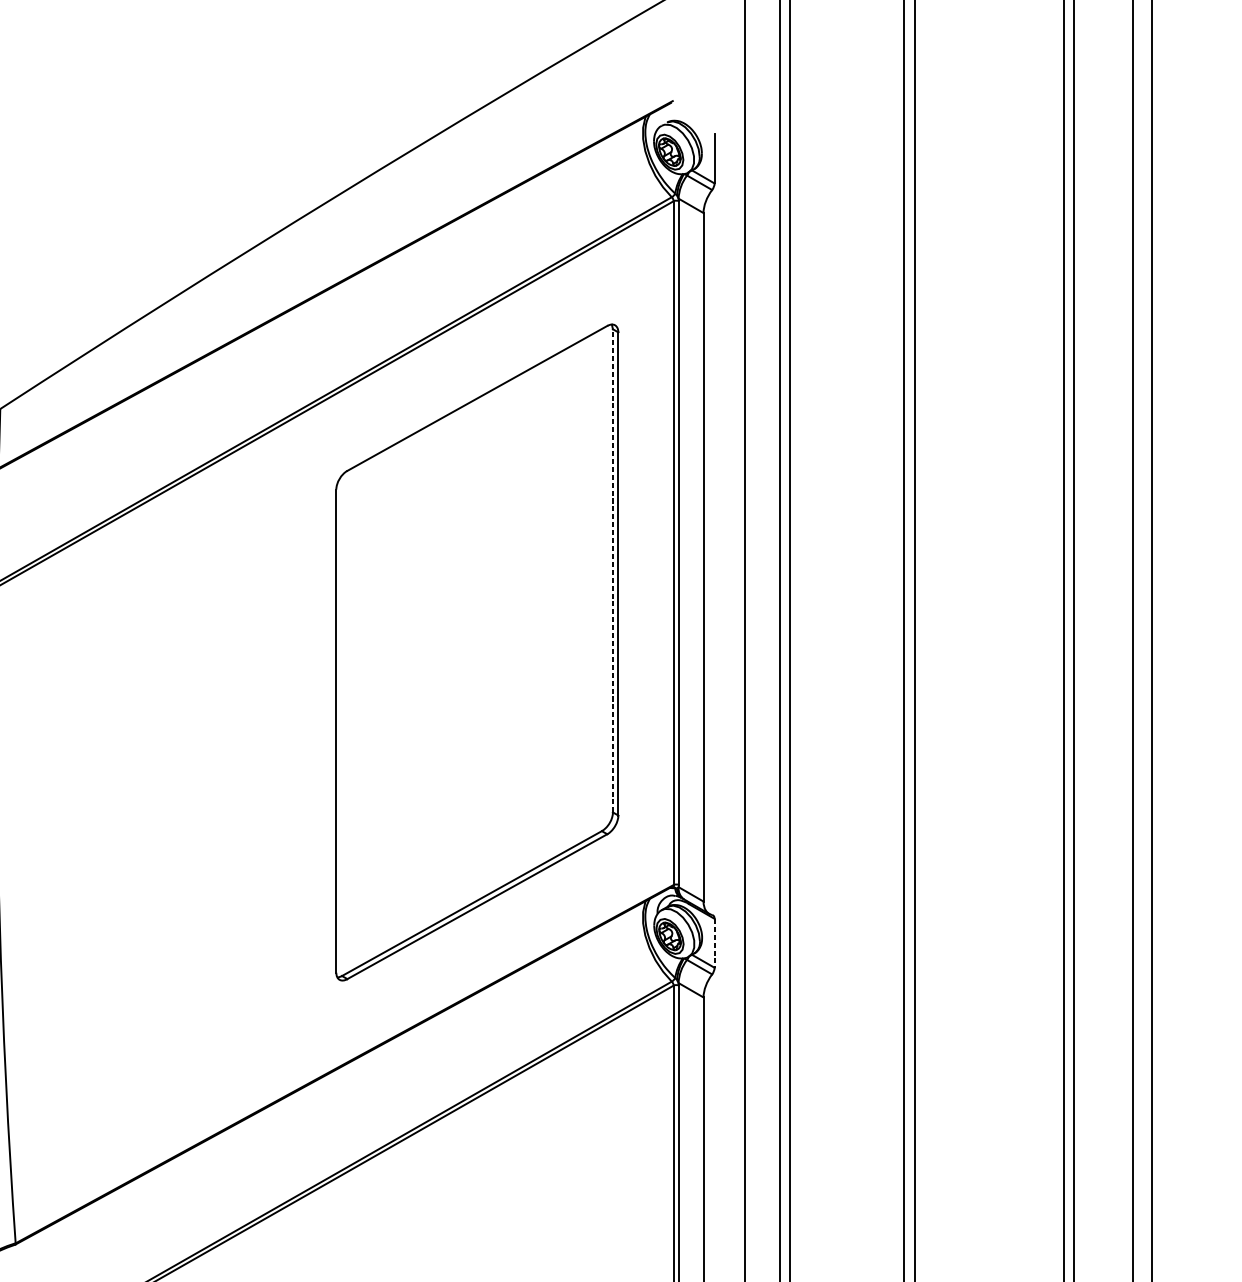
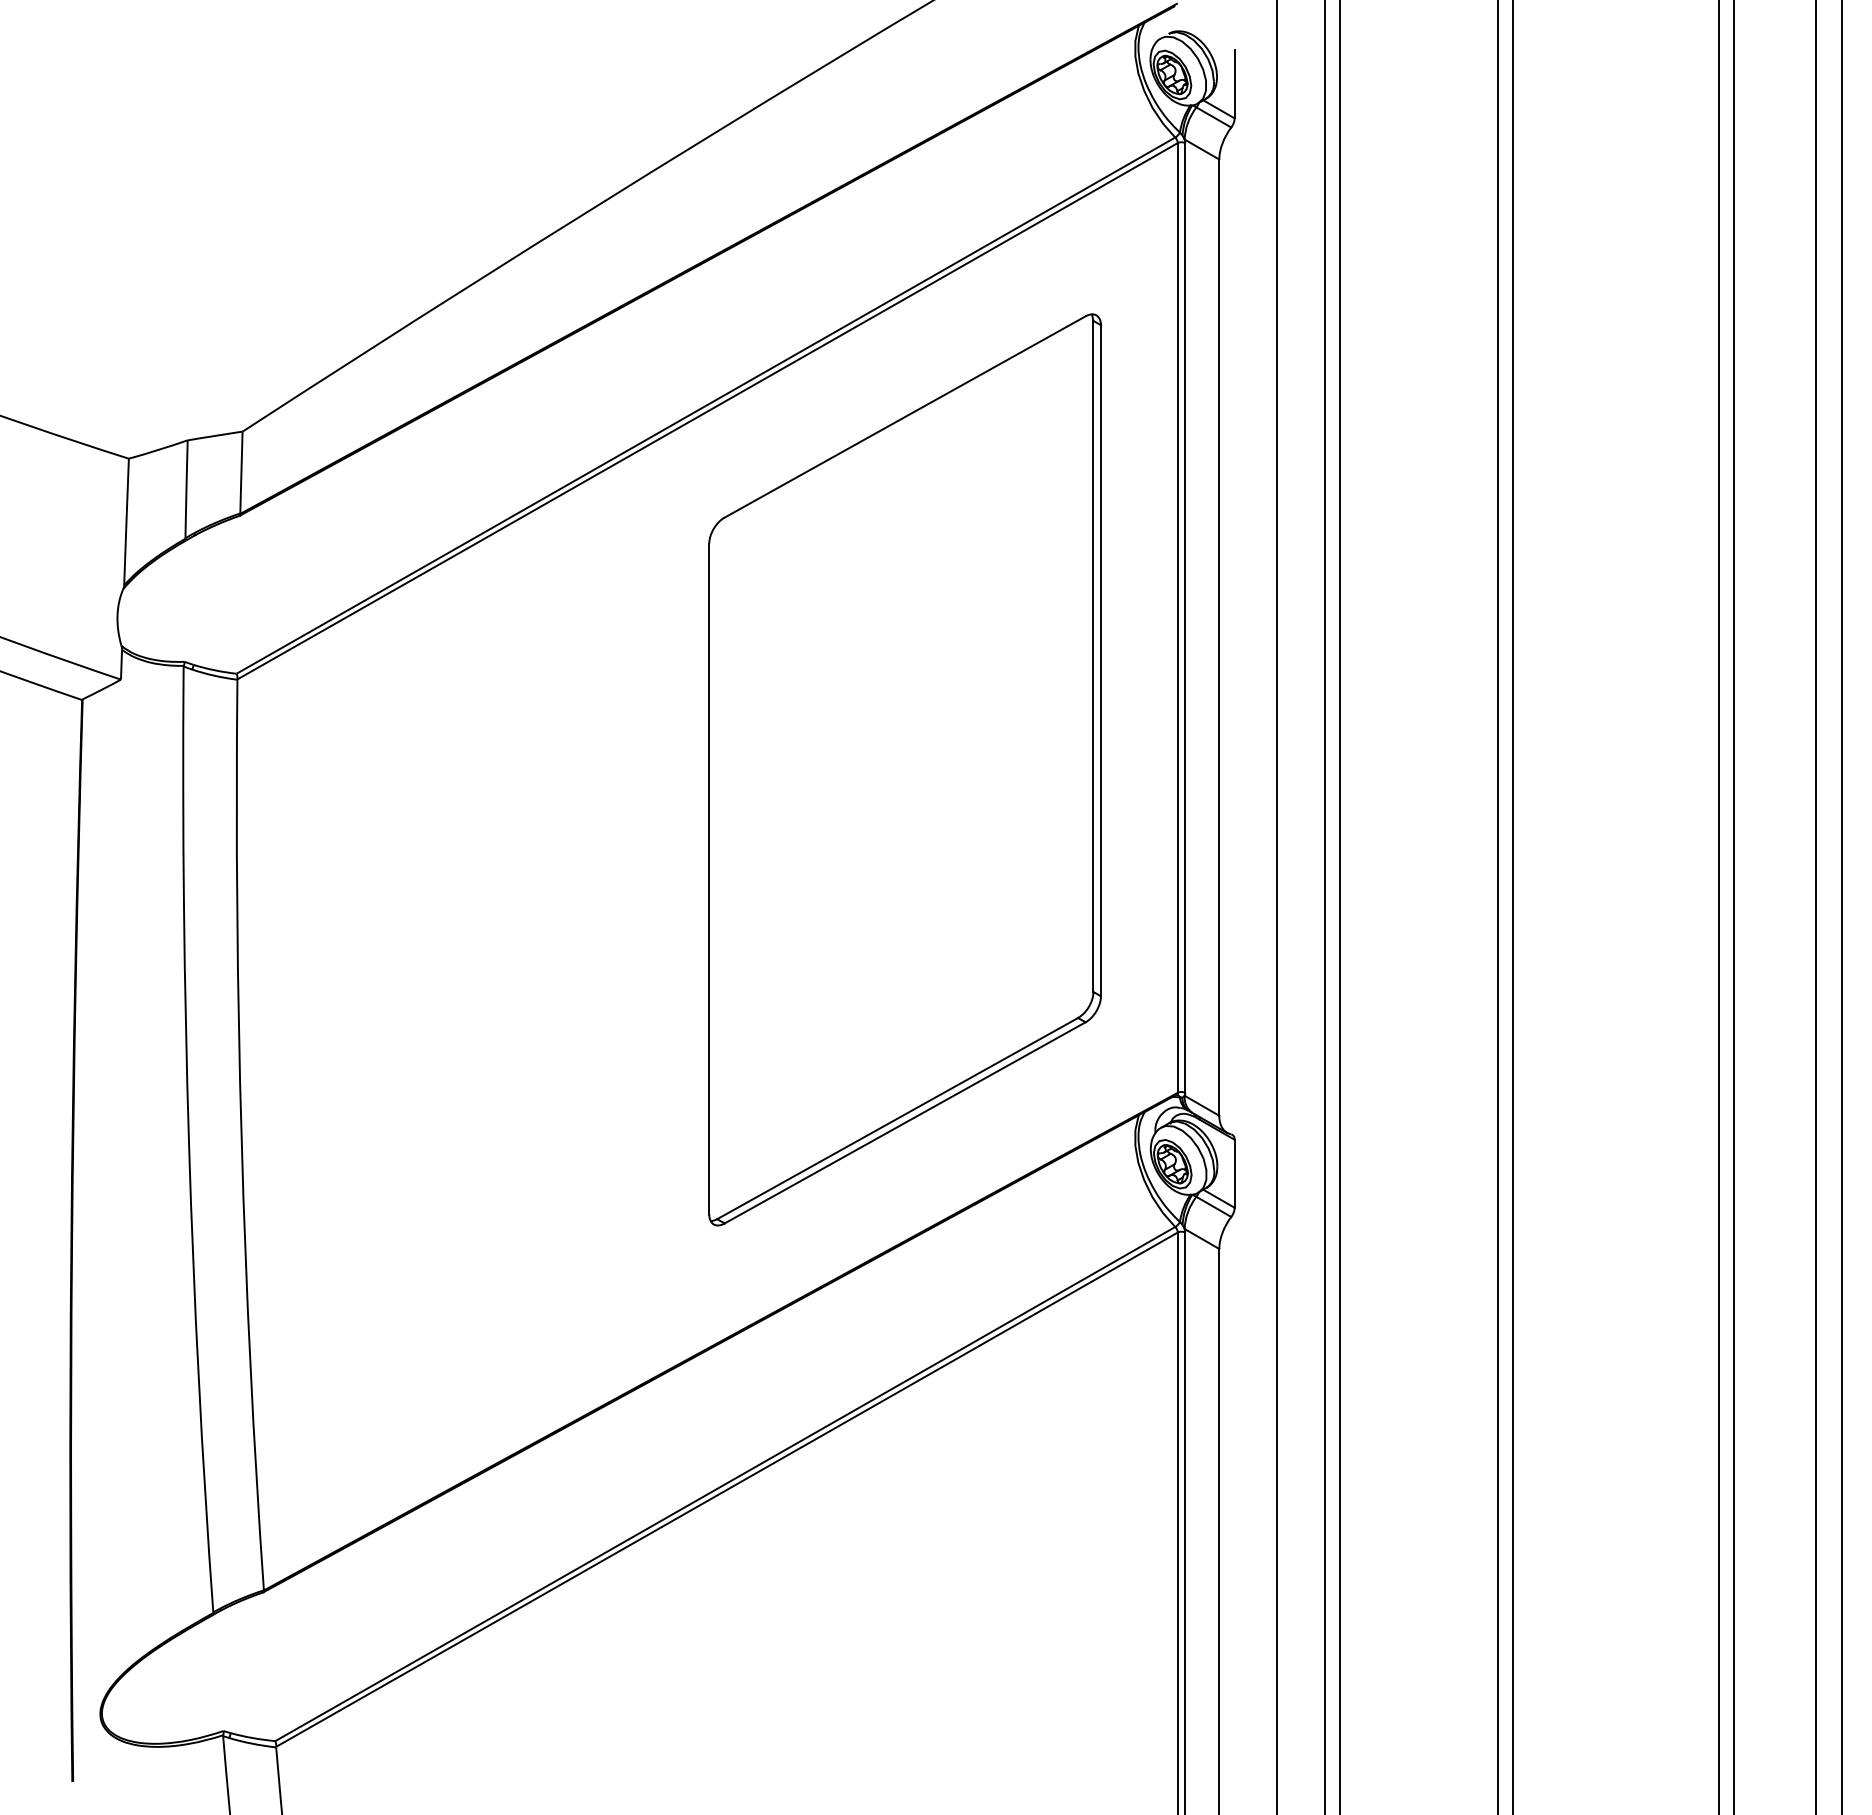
line: (612, 570) -> (1093, 656), dashed -> solid
line: (714, 943) -> (1234, 1173), dashed -> solid

